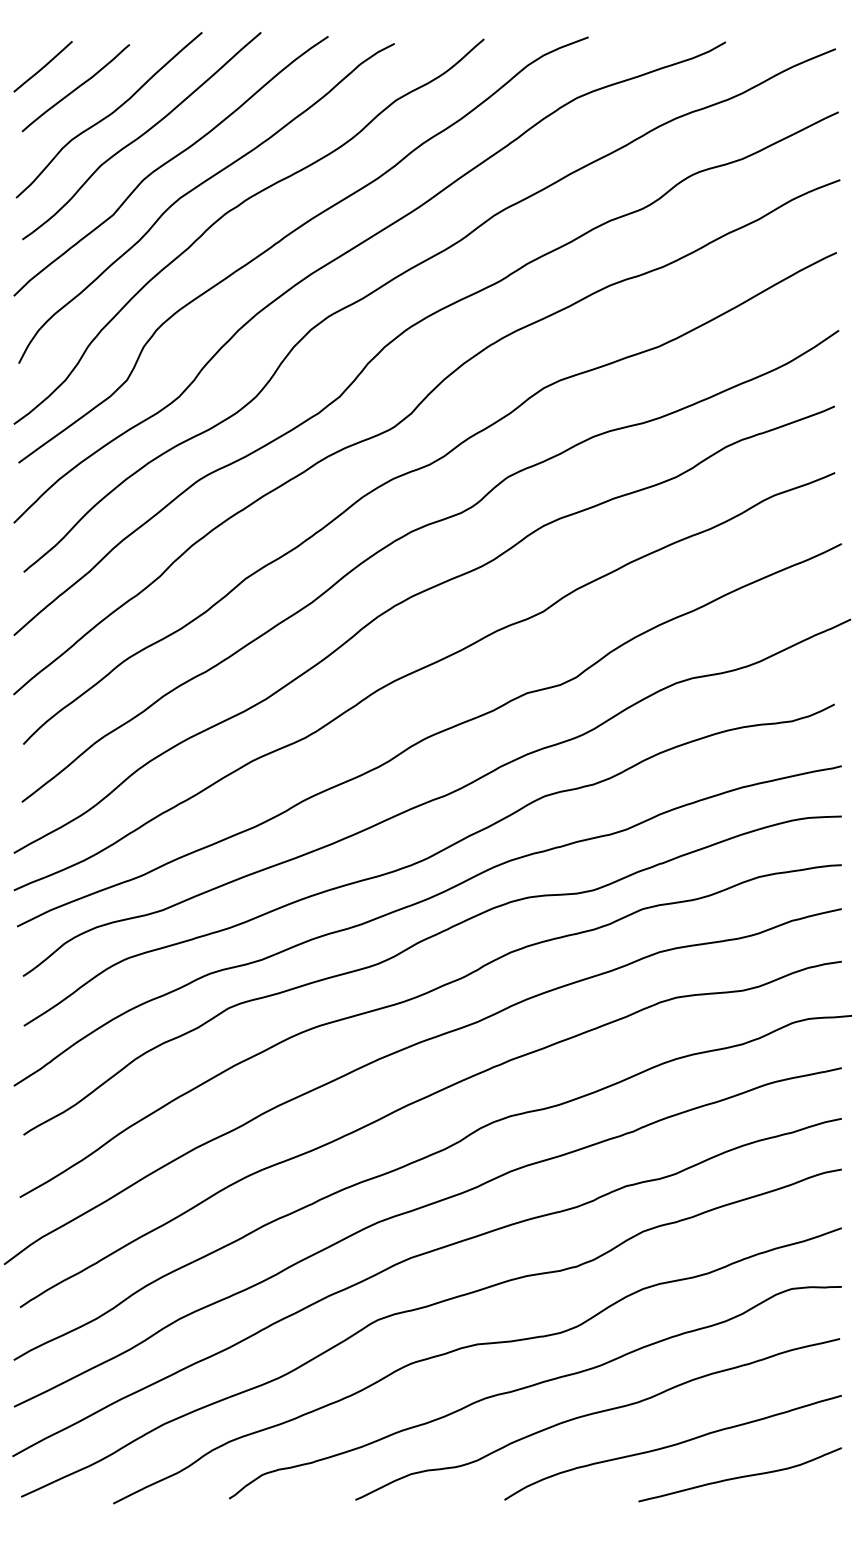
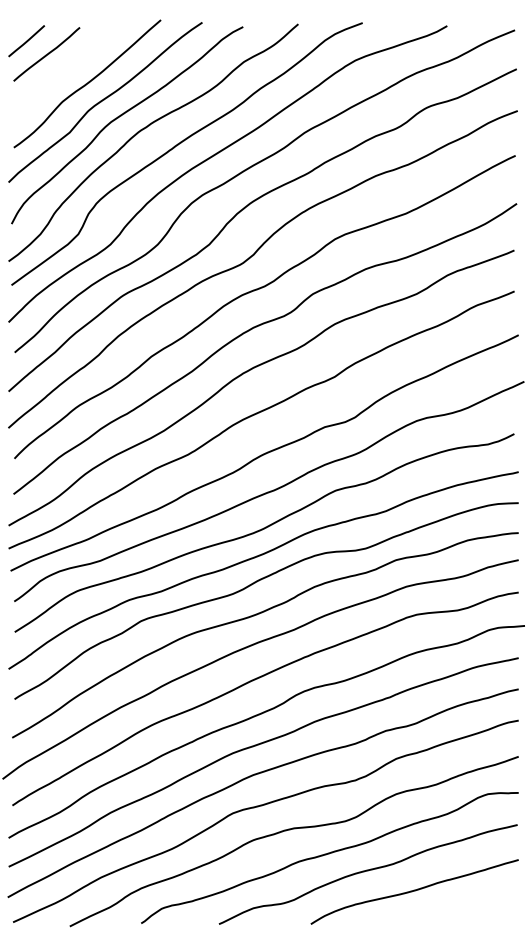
curve: (109, 114) -> (67, 70), removed
curve: (739, 1476) -> (455, 909), removed

